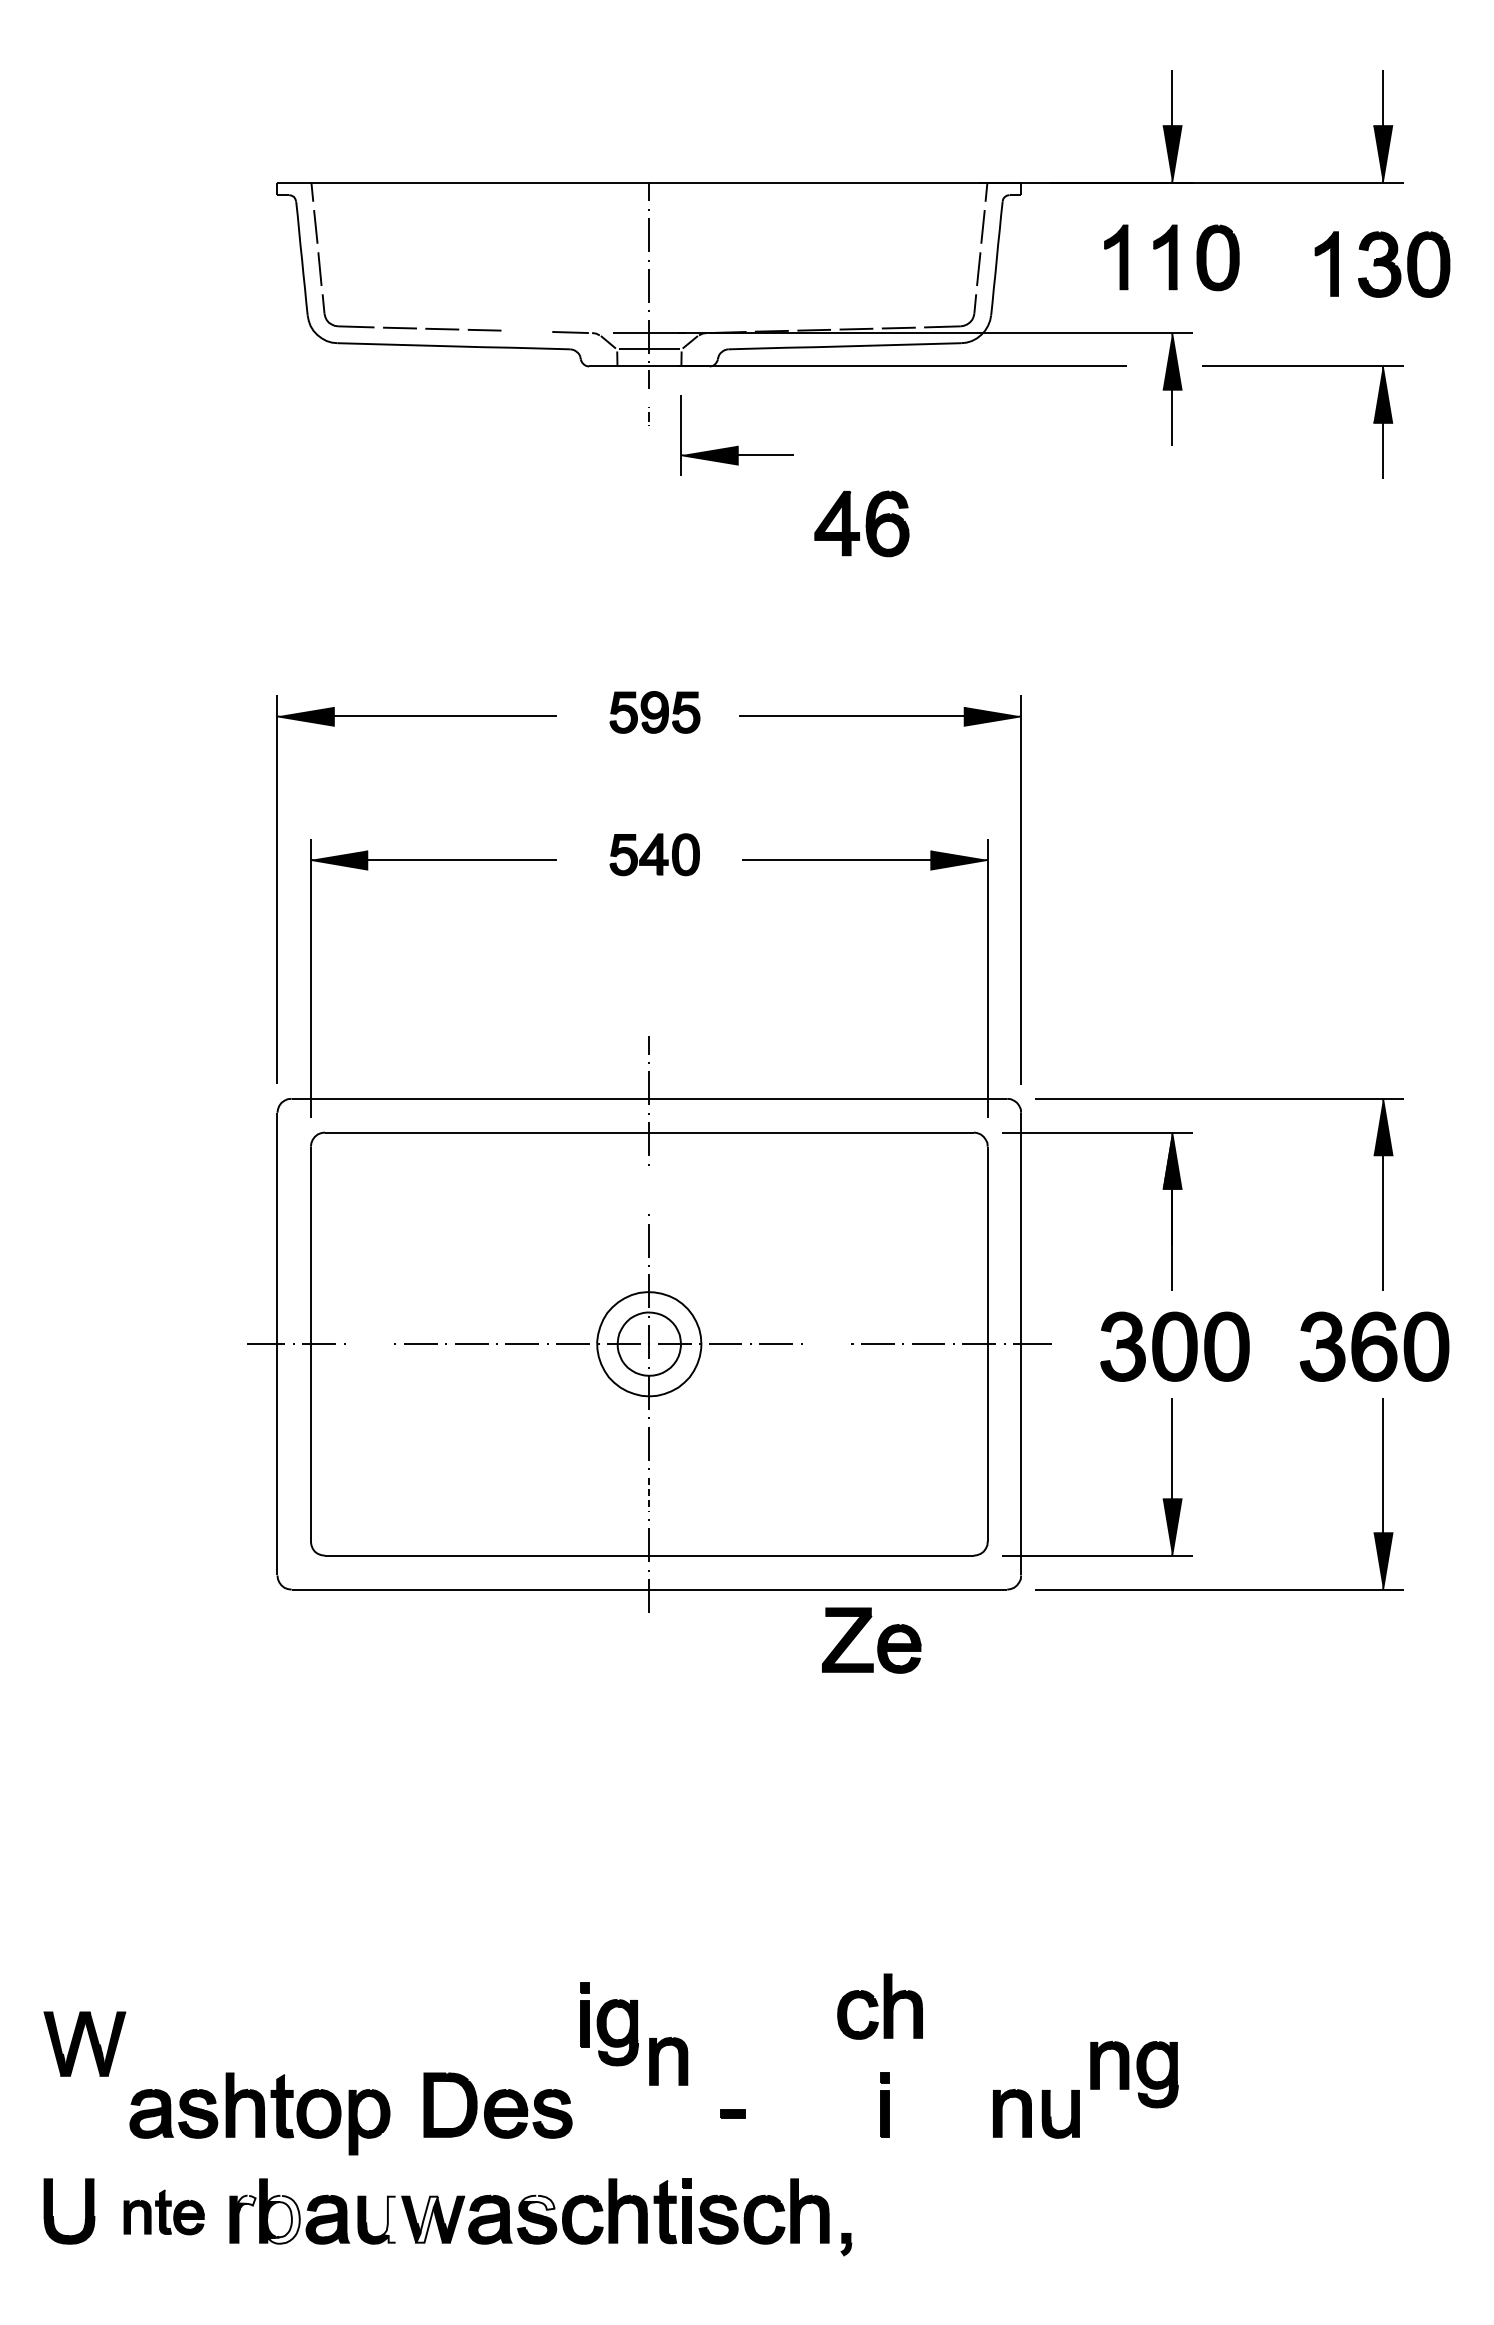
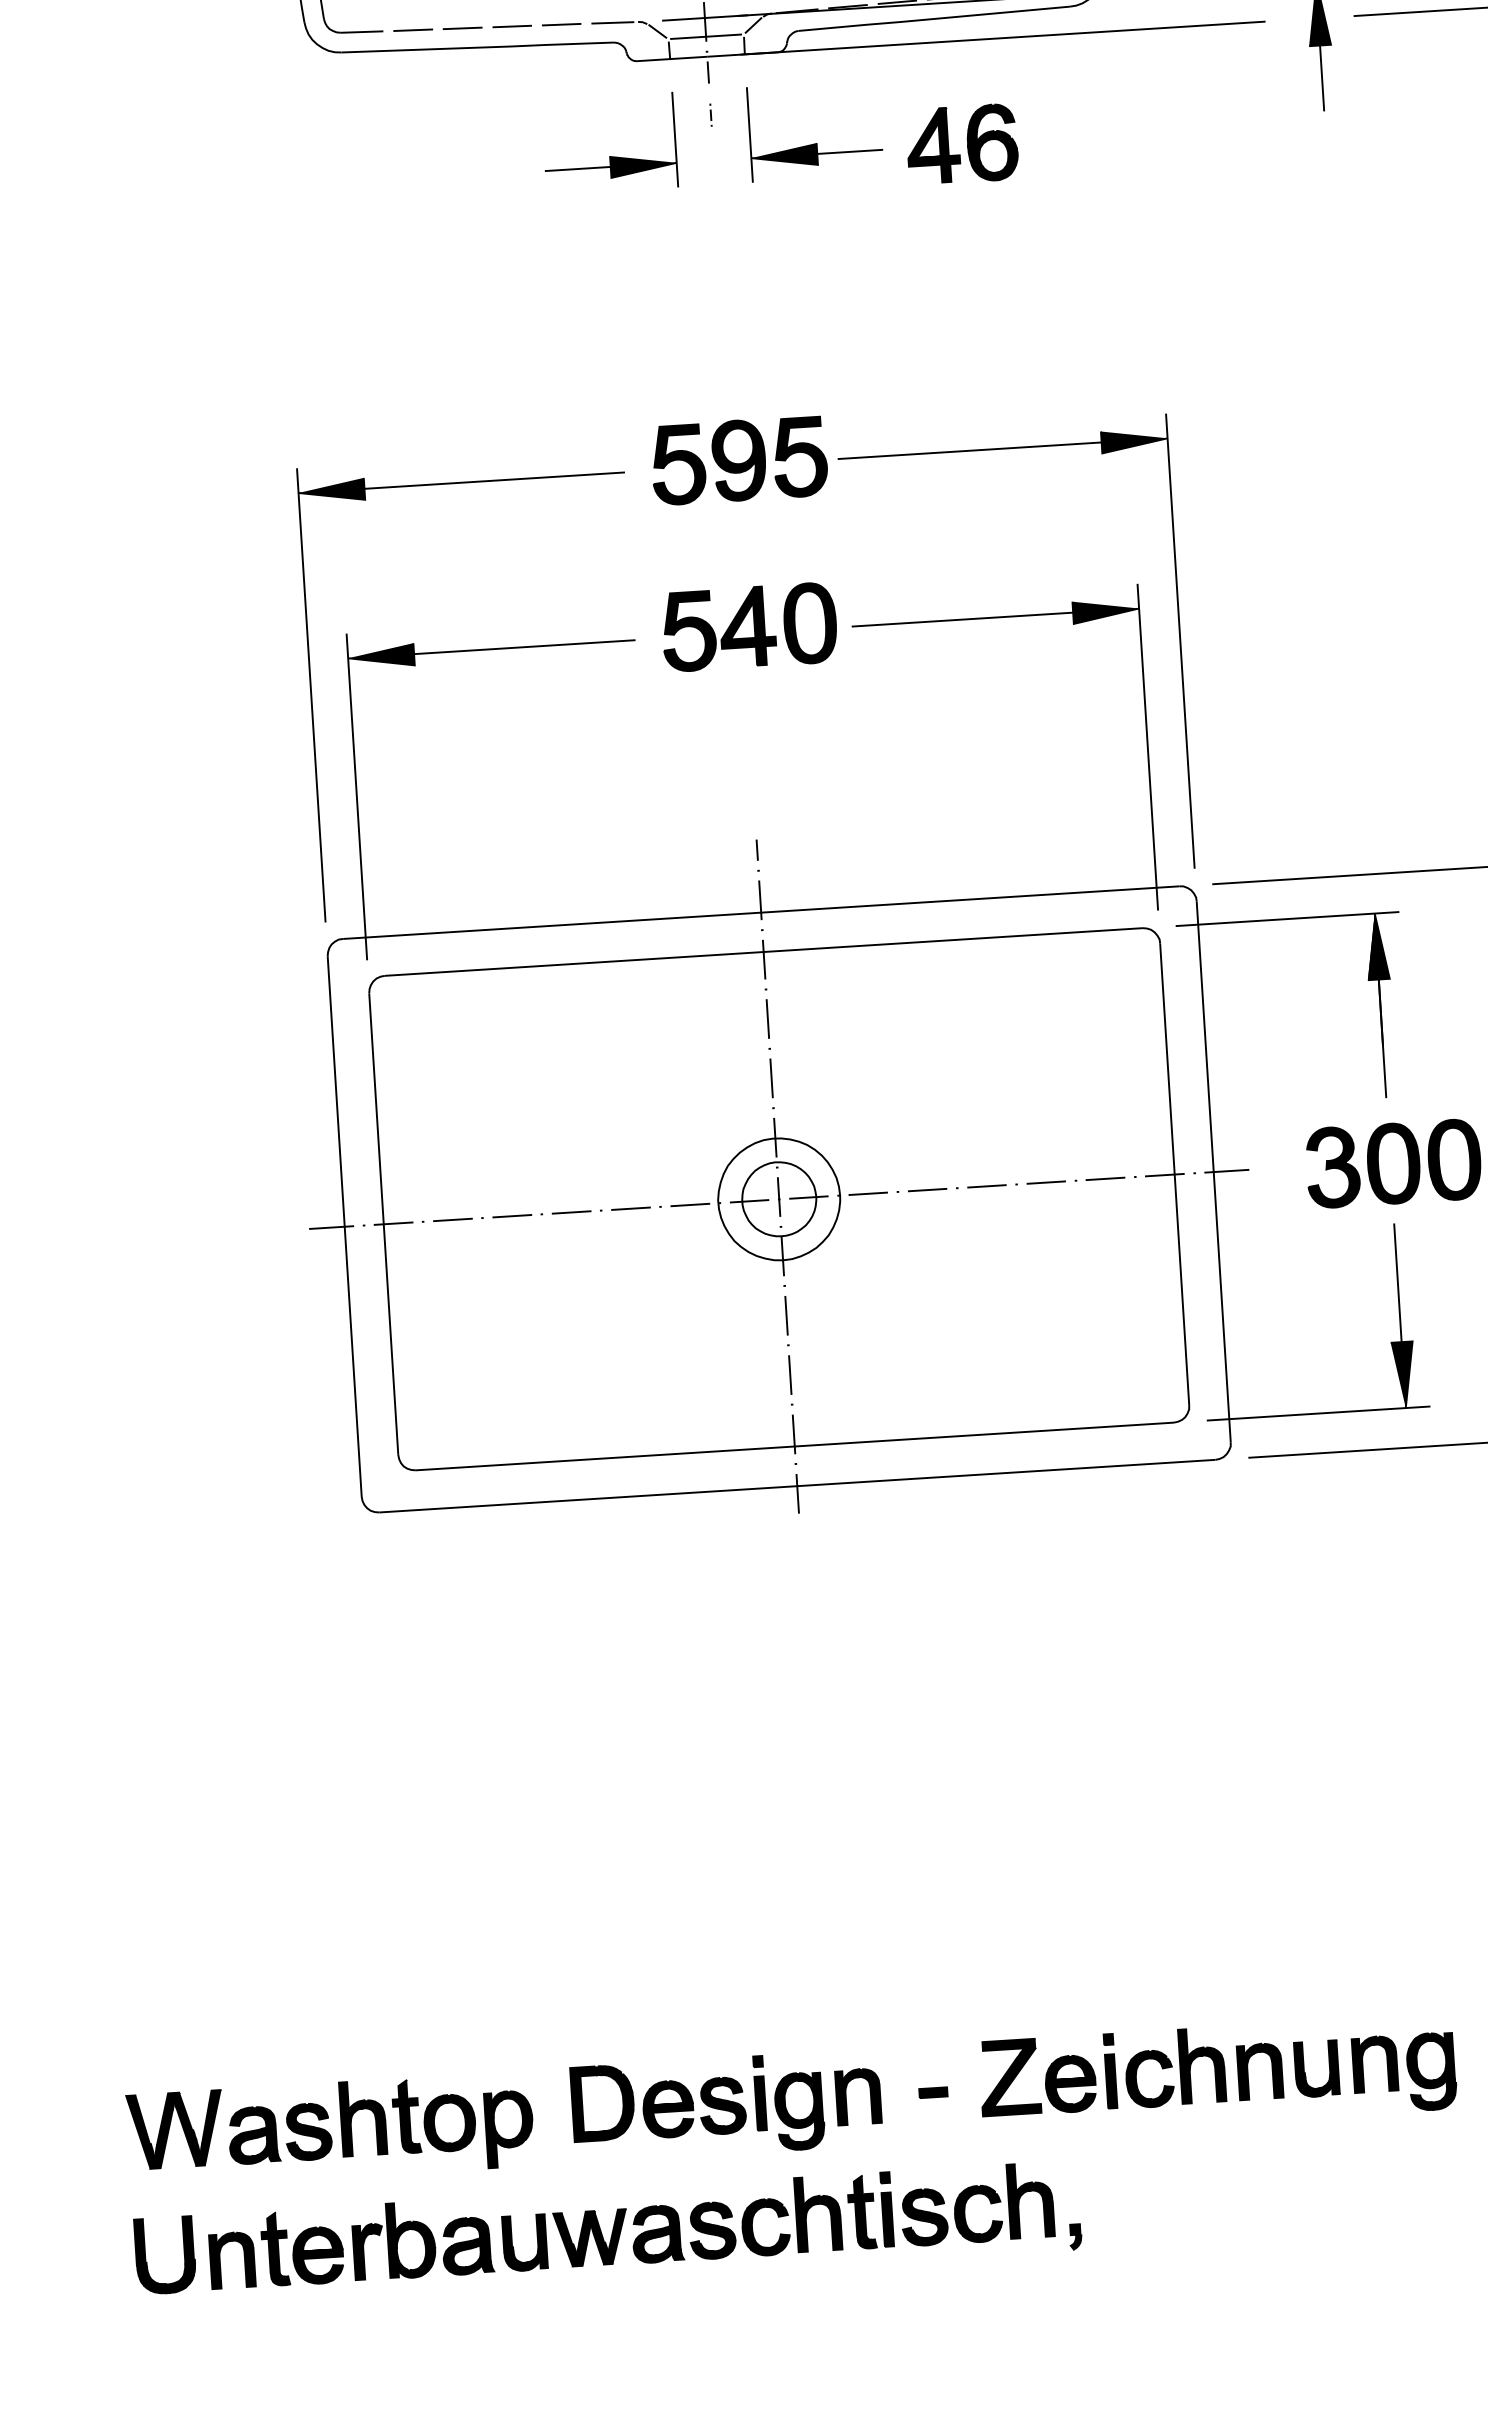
line: (526, 331) -> (561, 24), added
part: (561, 445) -> (610, 155), added
part: (861, 523) -> (961, 144), moved
part: (654, 712) -> (738, 460), size x1.67
part: (654, 854) -> (749, 626), size x1.67
line: (648, 1189) -> (766, 1018), added
line: (369, 1343) -> (452, 1219), added
line: (826, 1343) -> (986, 1185), added
line: (649, 1494) -> (790, 1374), dashed -> solid
part: (877, 1643) -> (1044, 2079), moved
part: (879, 2006) -> (1174, 2067), moved
part: (609, 2024) -> (789, 2102), moved
part: (84, 2043) -> (175, 2129), moved
part: (658, 2060) -> (846, 2096), moved
part: (1134, 2074) -> (1404, 2073), moved
fill: (246, 2200) -> (371, 2229), added
fill: (537, 2202) -> (711, 2210), added
part: (163, 2212) -> (275, 2249), size x1.43
fill: (283, 2219) -> (416, 2249), added
fill: (388, 2219) -> (538, 2241), added
fill: (427, 2219) -> (584, 2238), added

